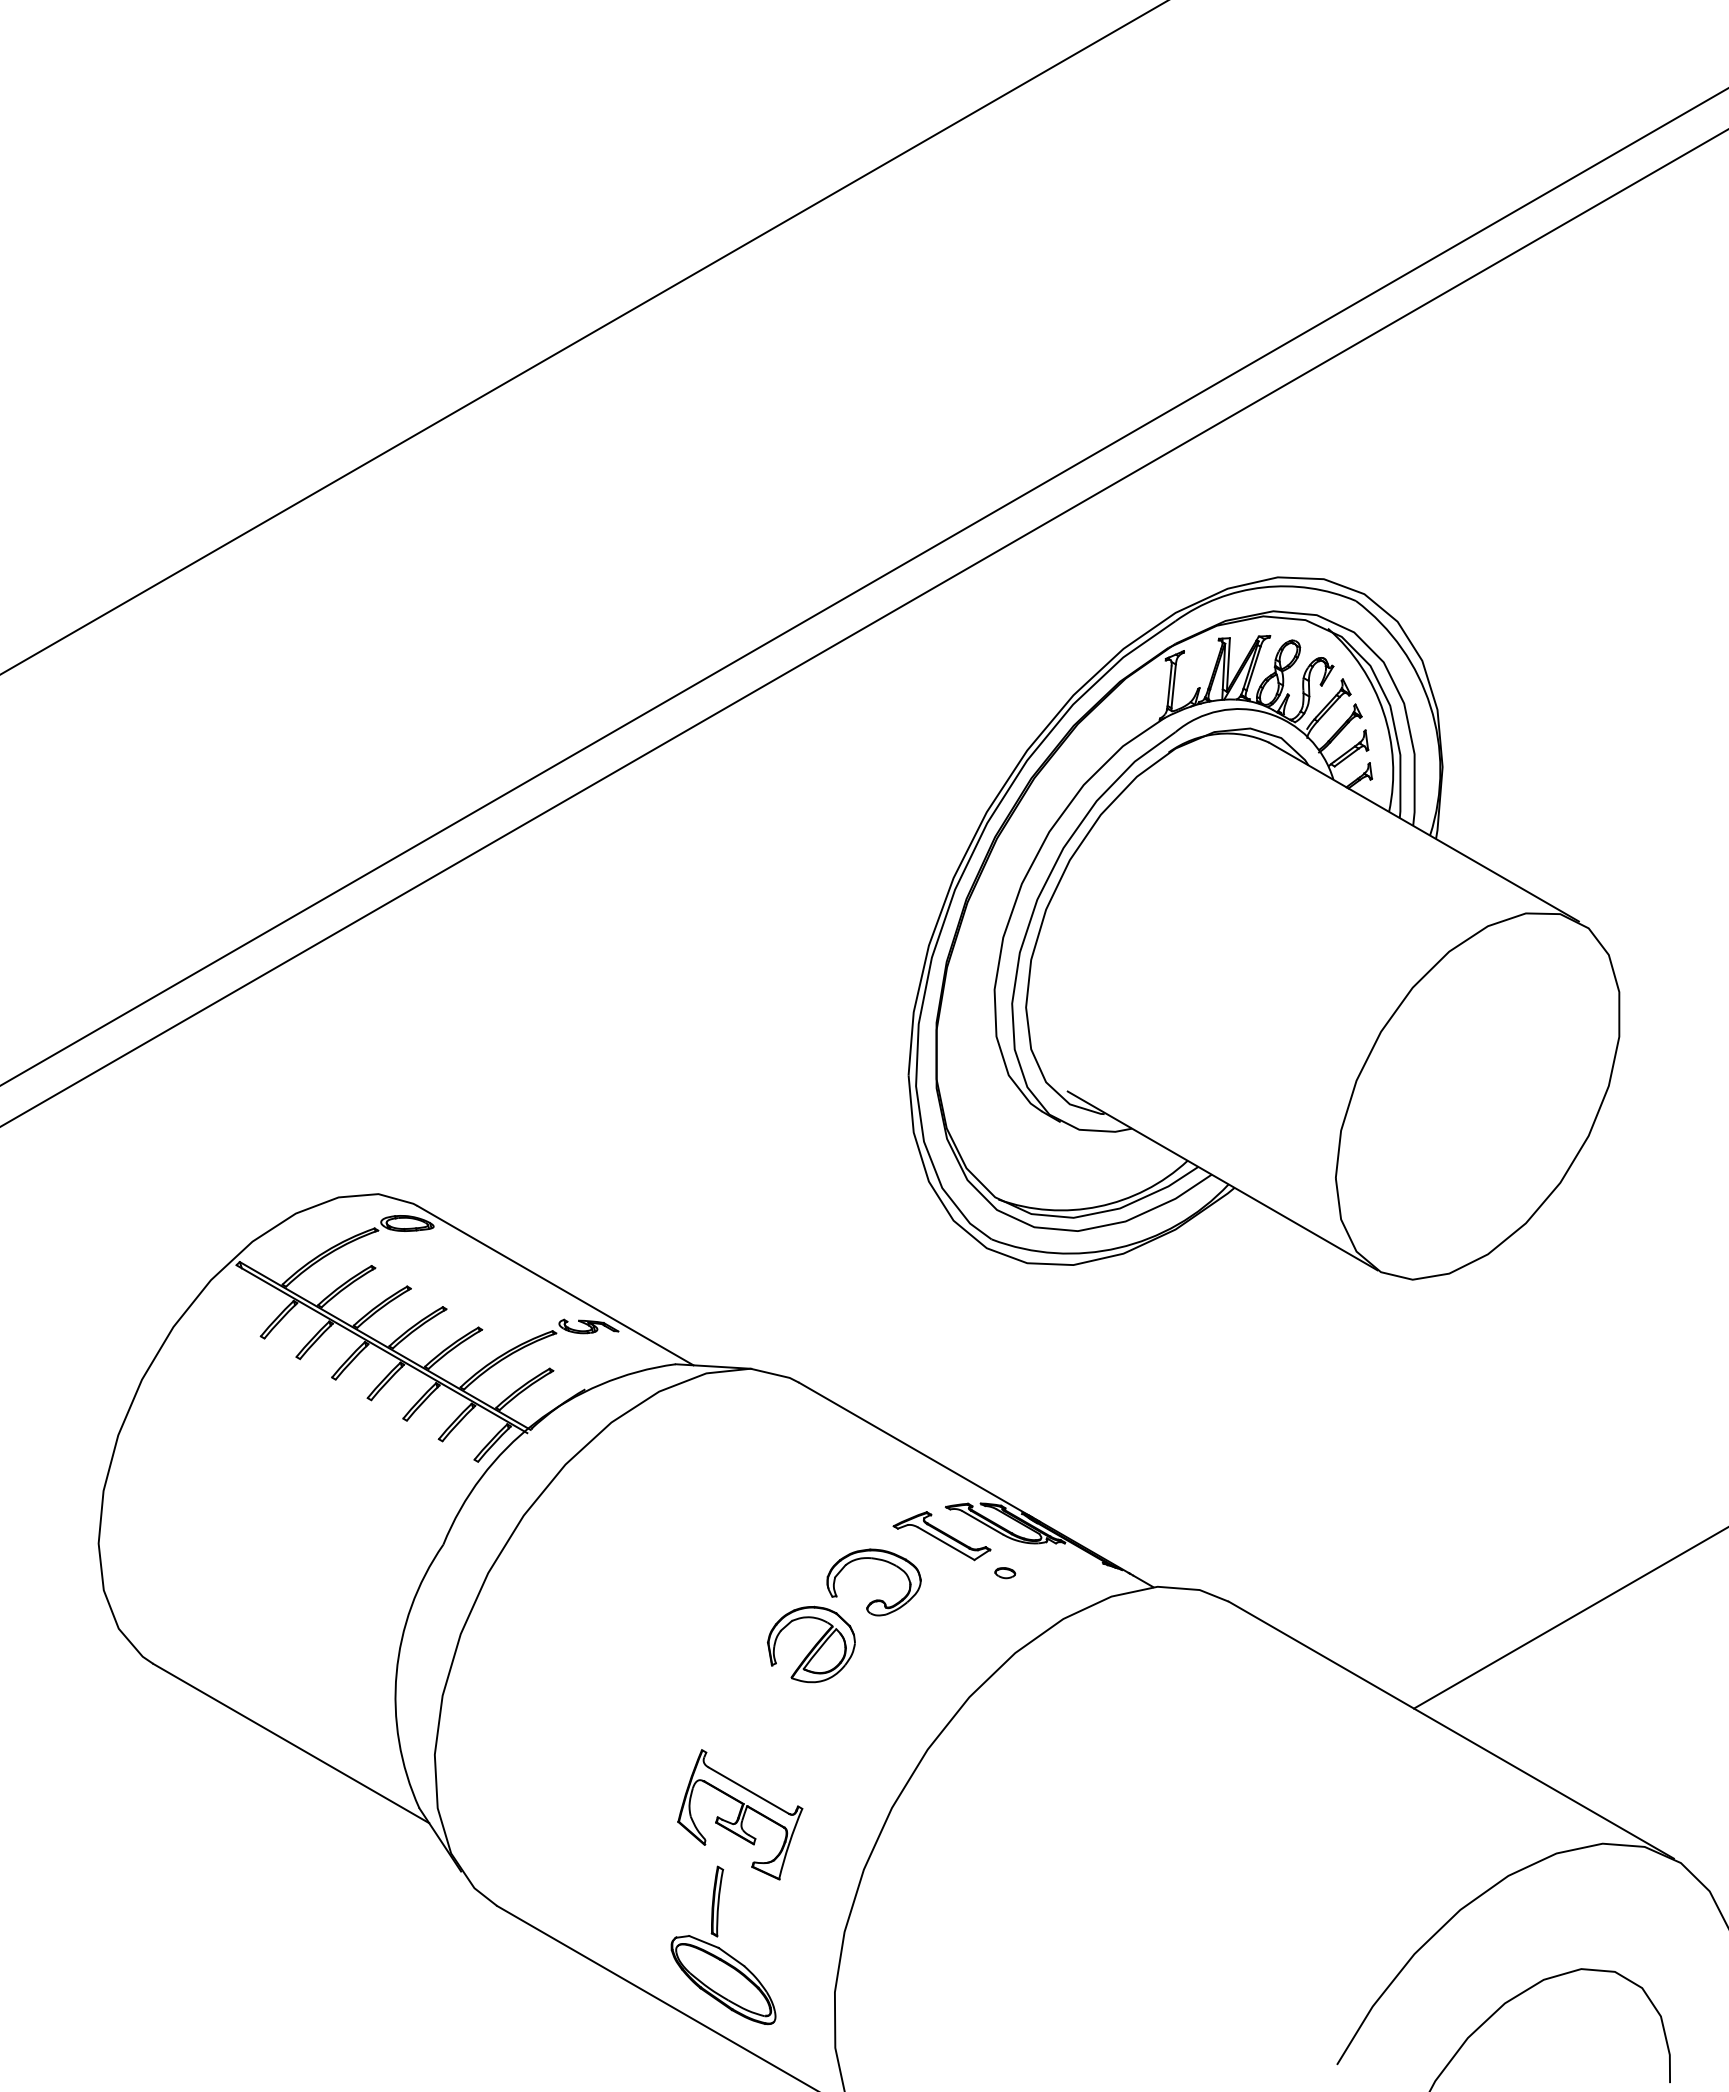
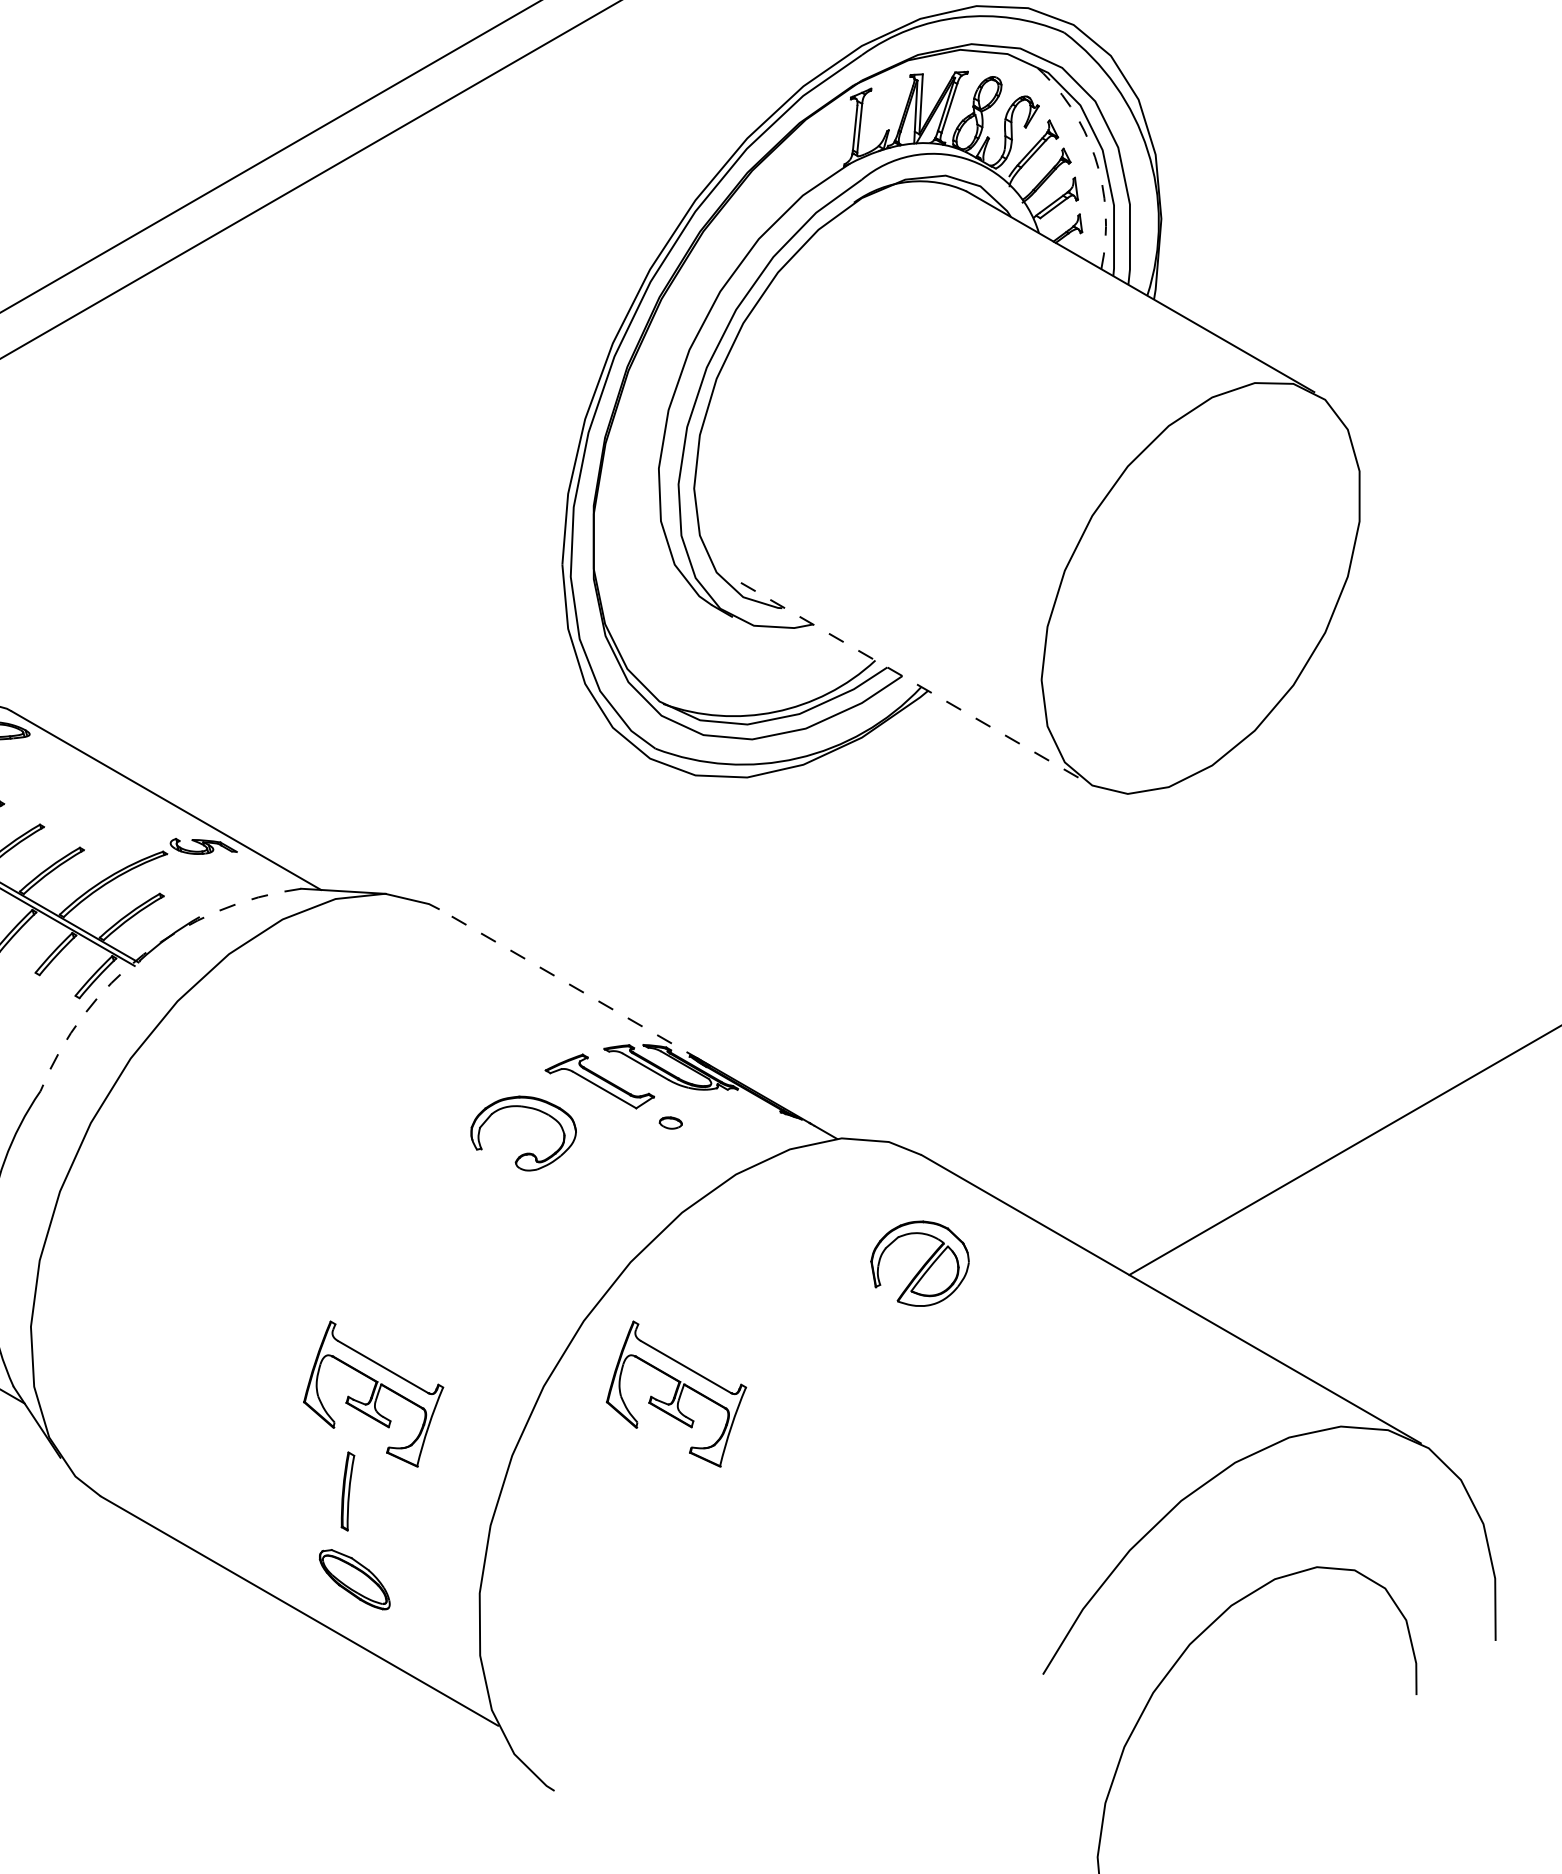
arc: (1383, 711) -> (1095, 156), solid -> dashed
line: (1222, 1180) -> (914, 682), solid -> dashed
arc: (535, 1423) -> (143, 955), solid -> dashed
line: (915, 1450) -> (570, 985), solid -> dashed
part: (811, 1644) -> (920, 1263), moved
part: (1010, 1814) -> (676, 1393), added
part: (723, 1980) -> (354, 1580), size x0.6

